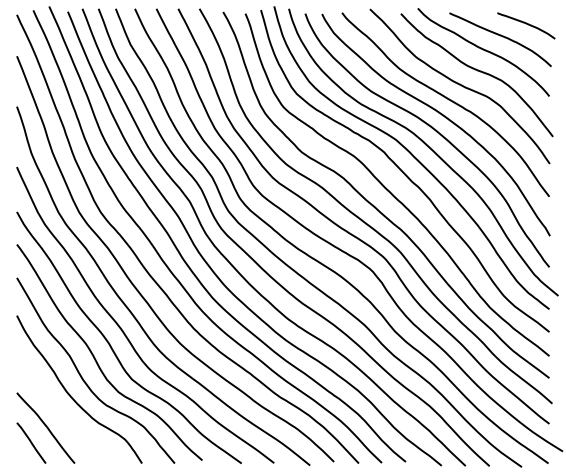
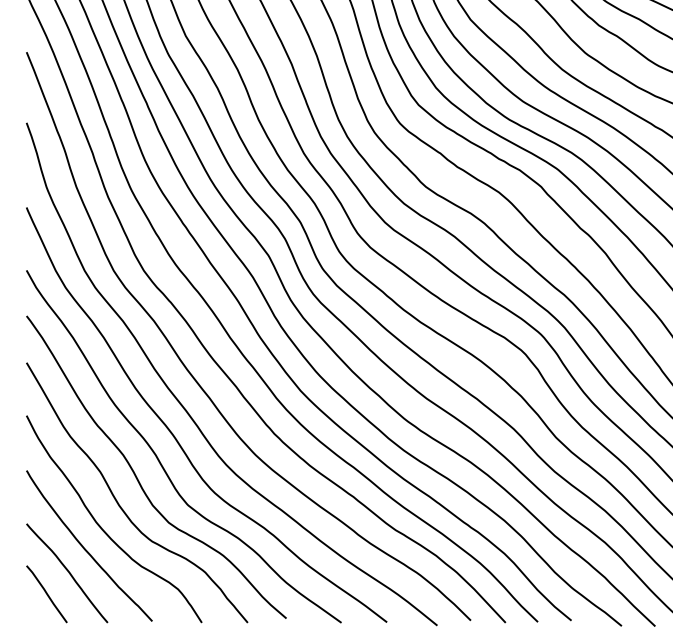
curve: (59, 410) -> (86, 548), added

